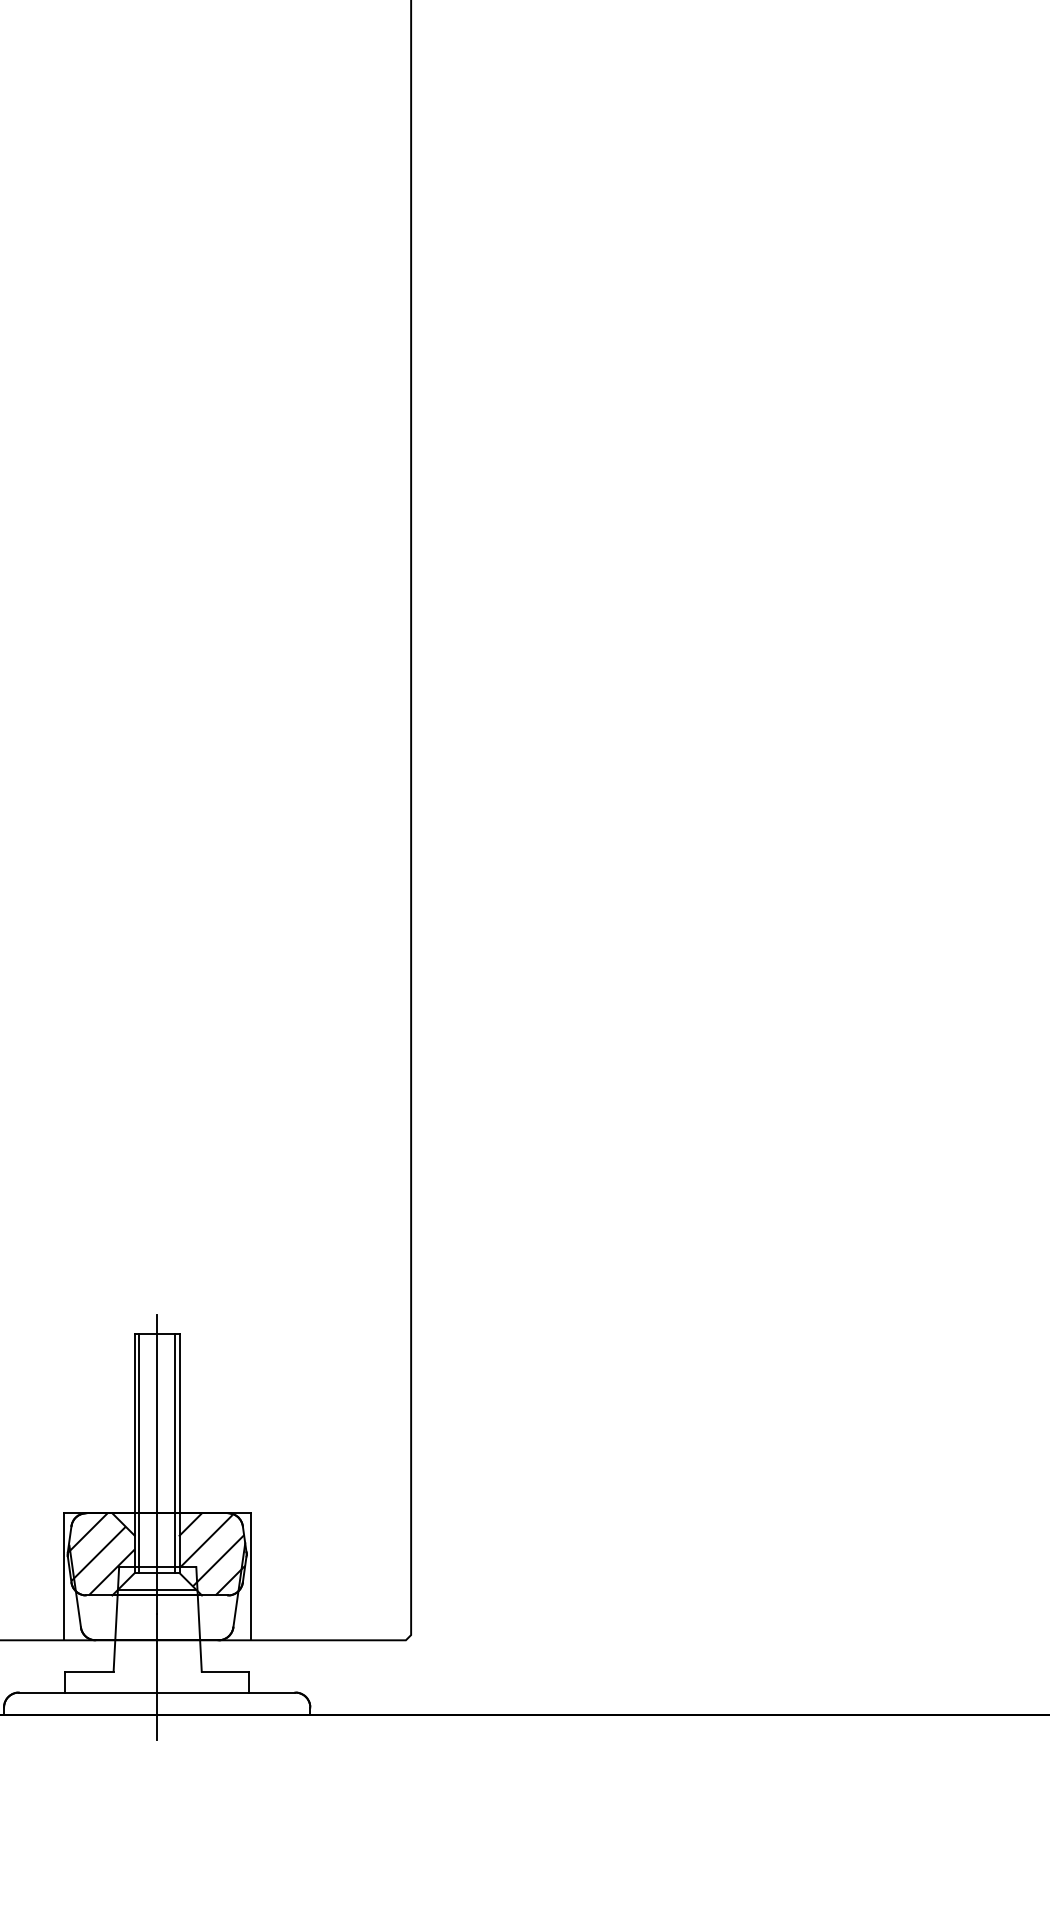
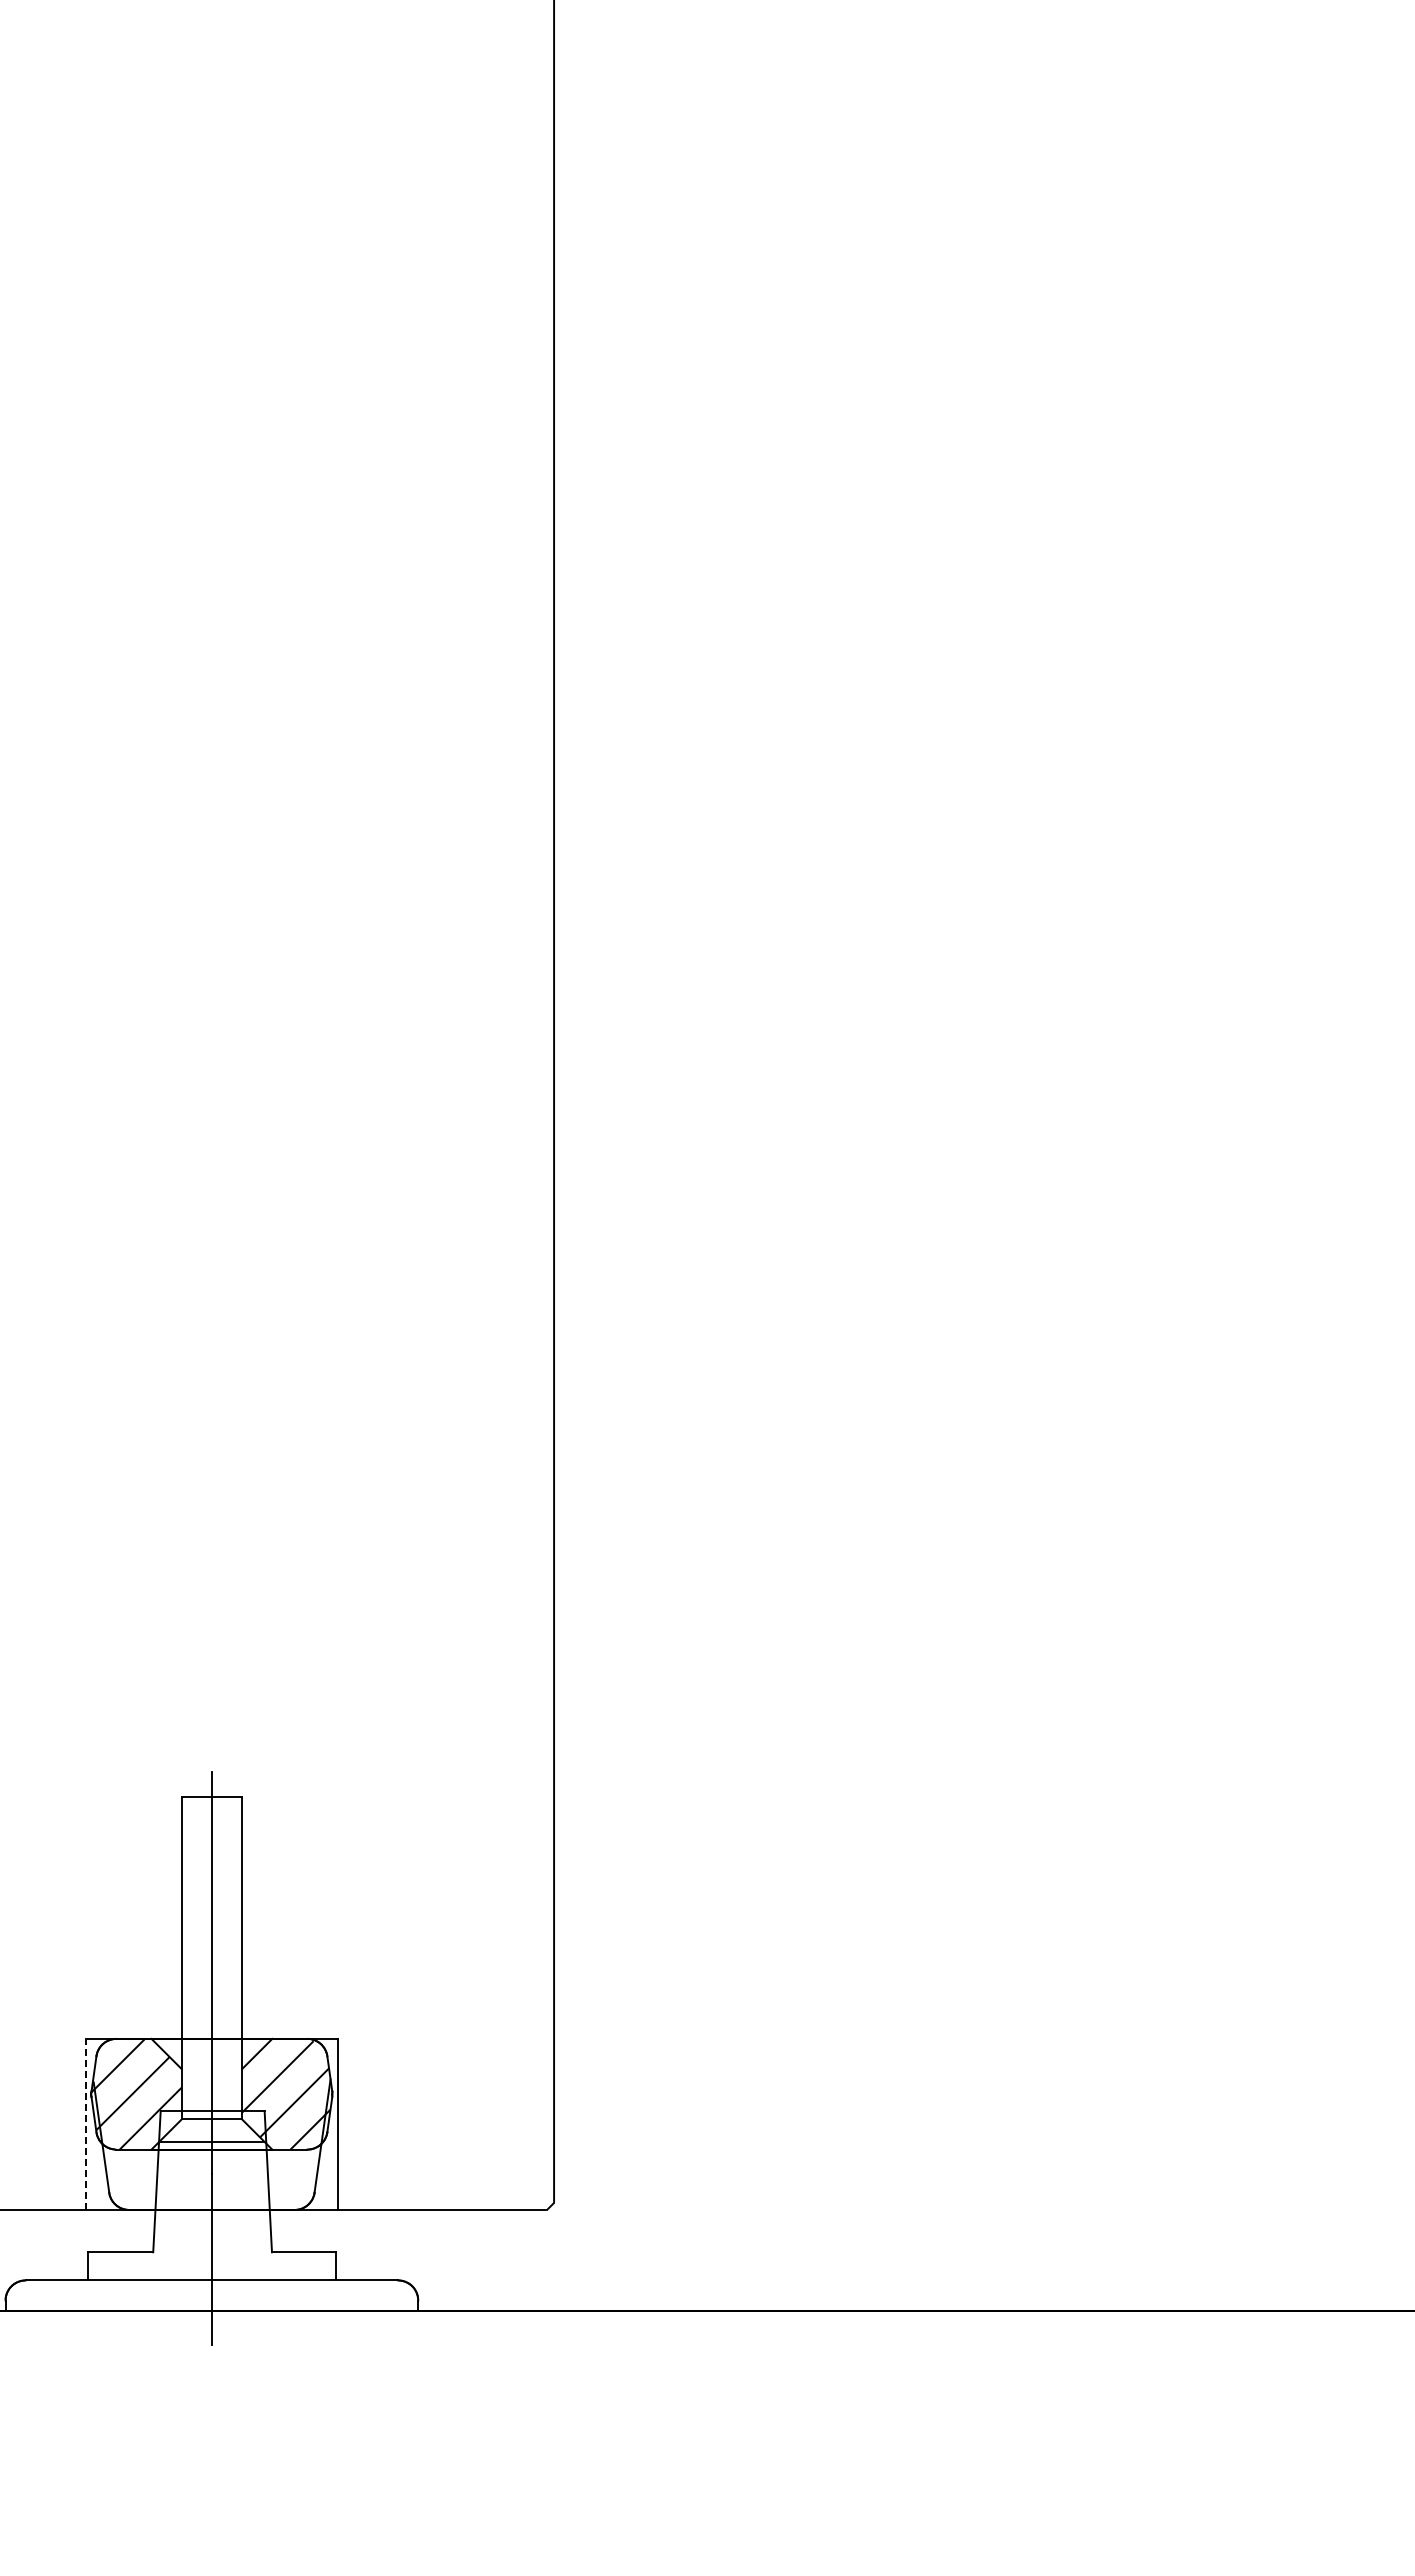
line: (139, 1453) -> (187, 1958), removed
line: (175, 1453) -> (236, 1958), removed
line: (64, 1576) -> (86, 2124), solid -> dashed

